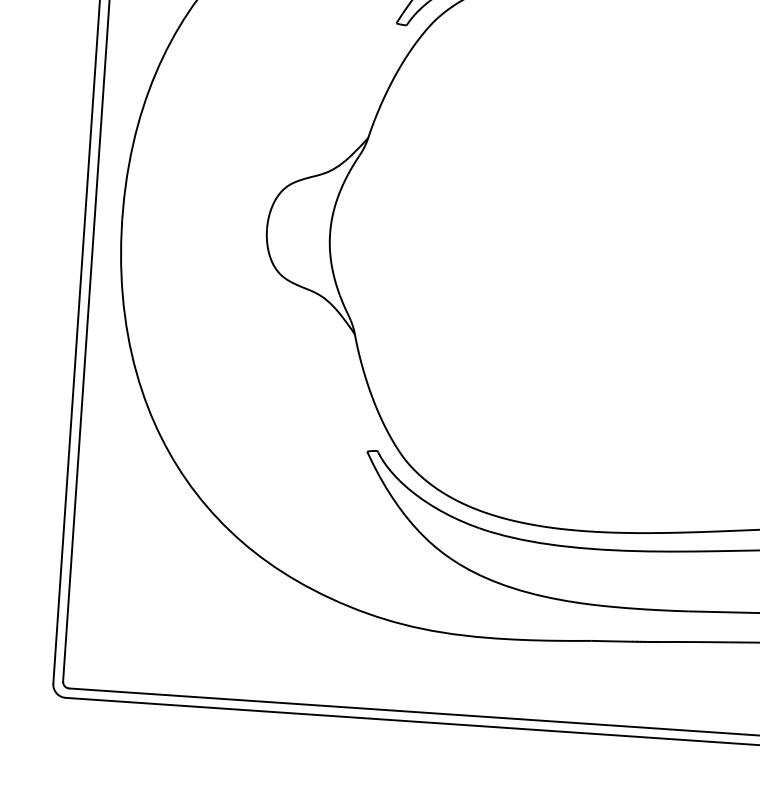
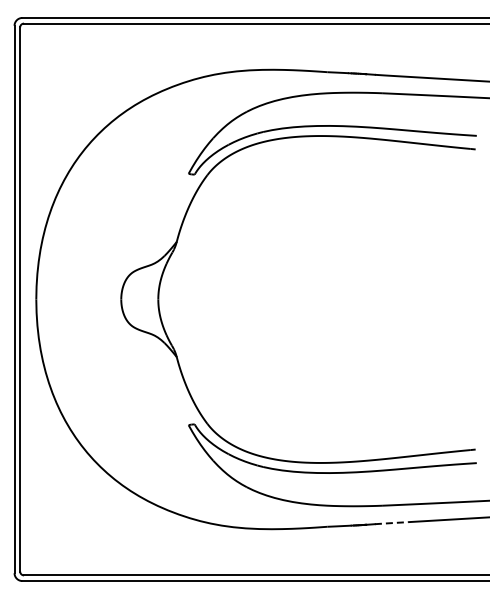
line: (703, 642) -> (392, 523), solid -> dashed

